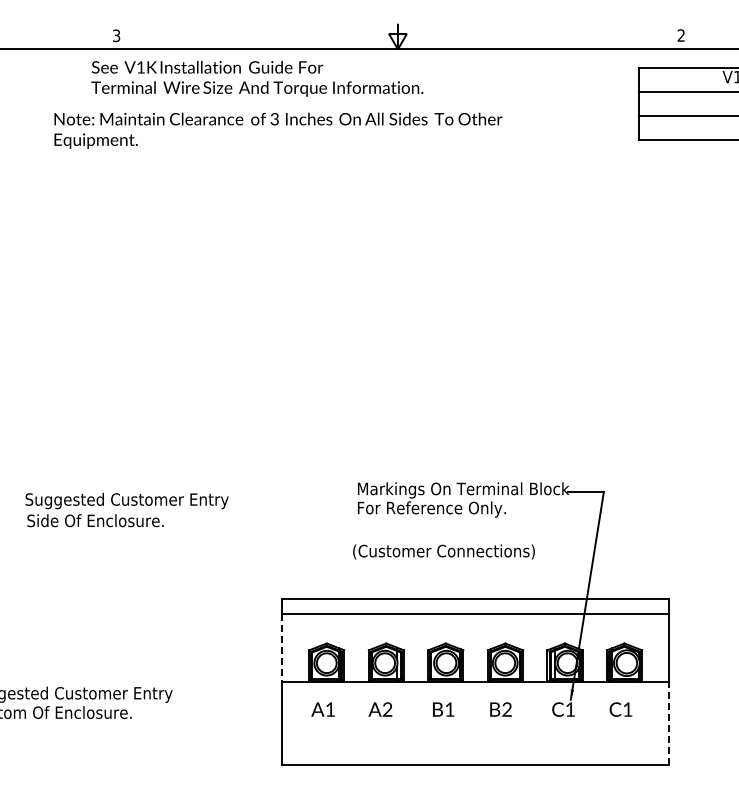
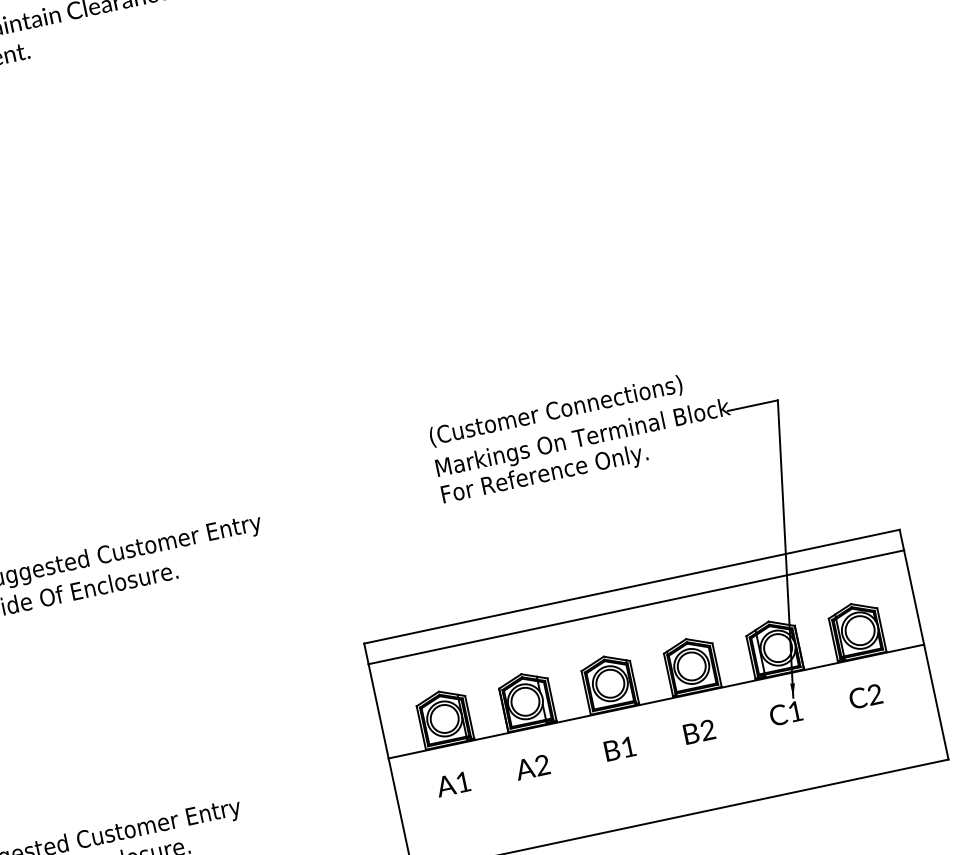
text: (443, 551) -> (555, 410), moved
line: (282, 648) -> (379, 711), dashed -> solid
text: (627, 709) -> (874, 694), C1 -> C2
line: (669, 723) -> (936, 701), dashed -> solid

